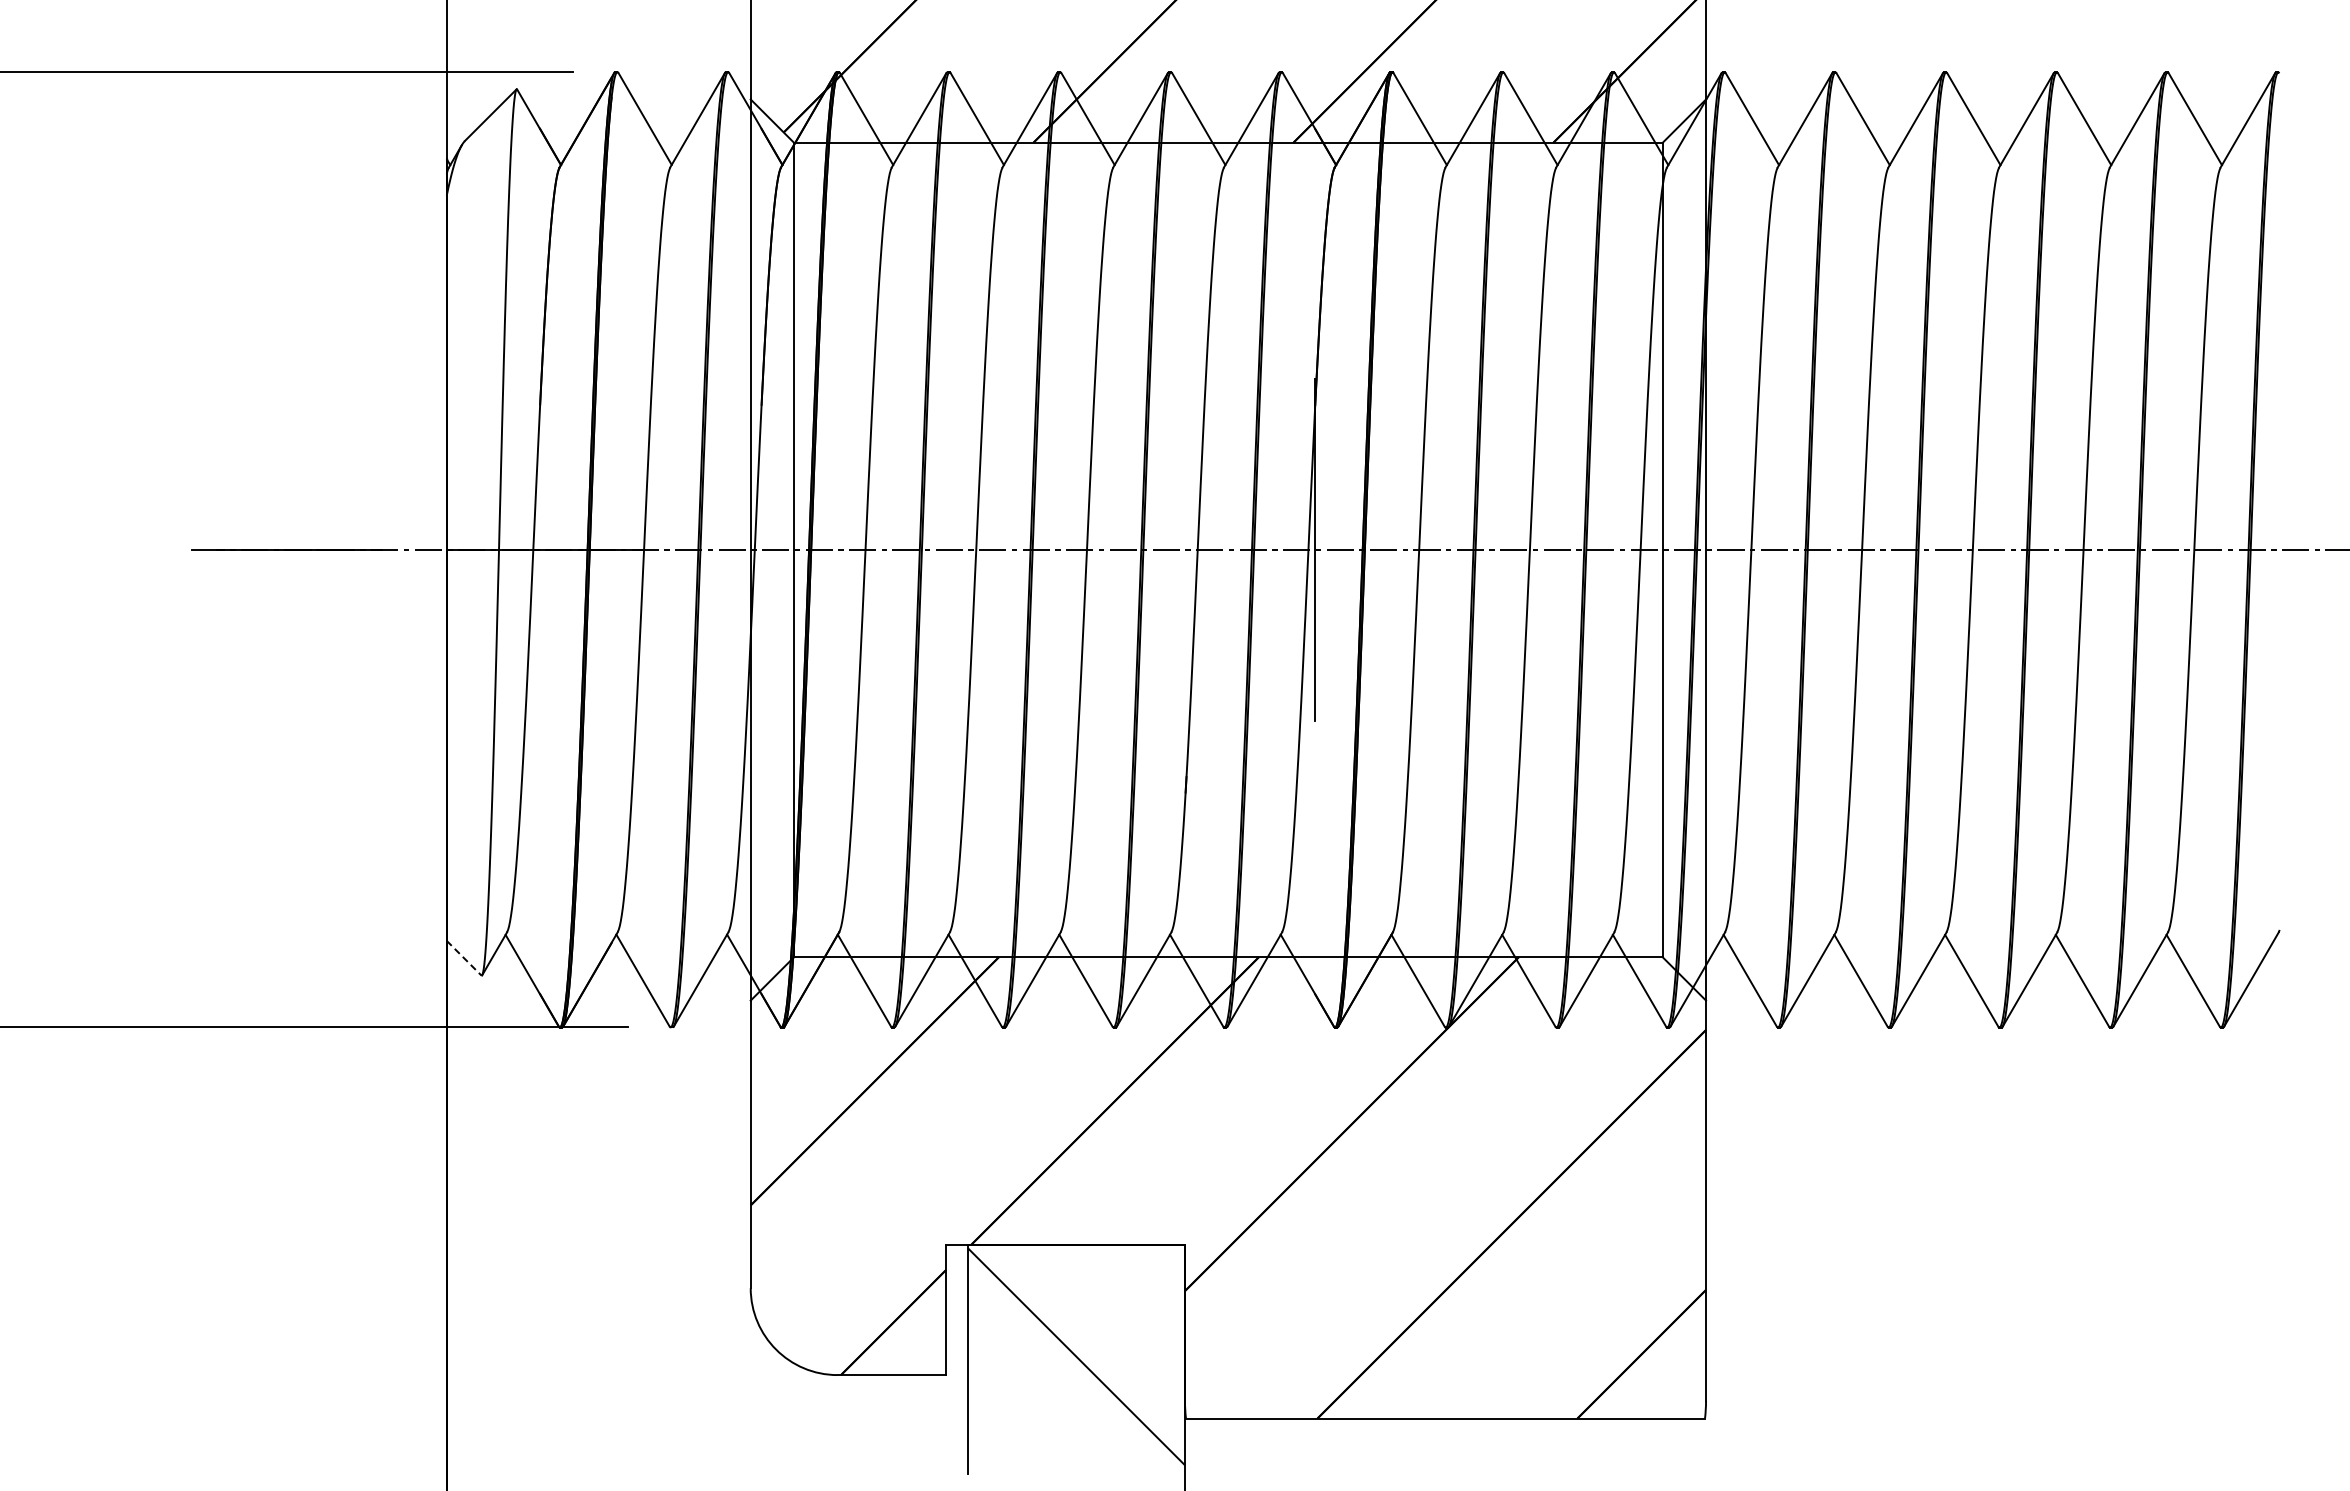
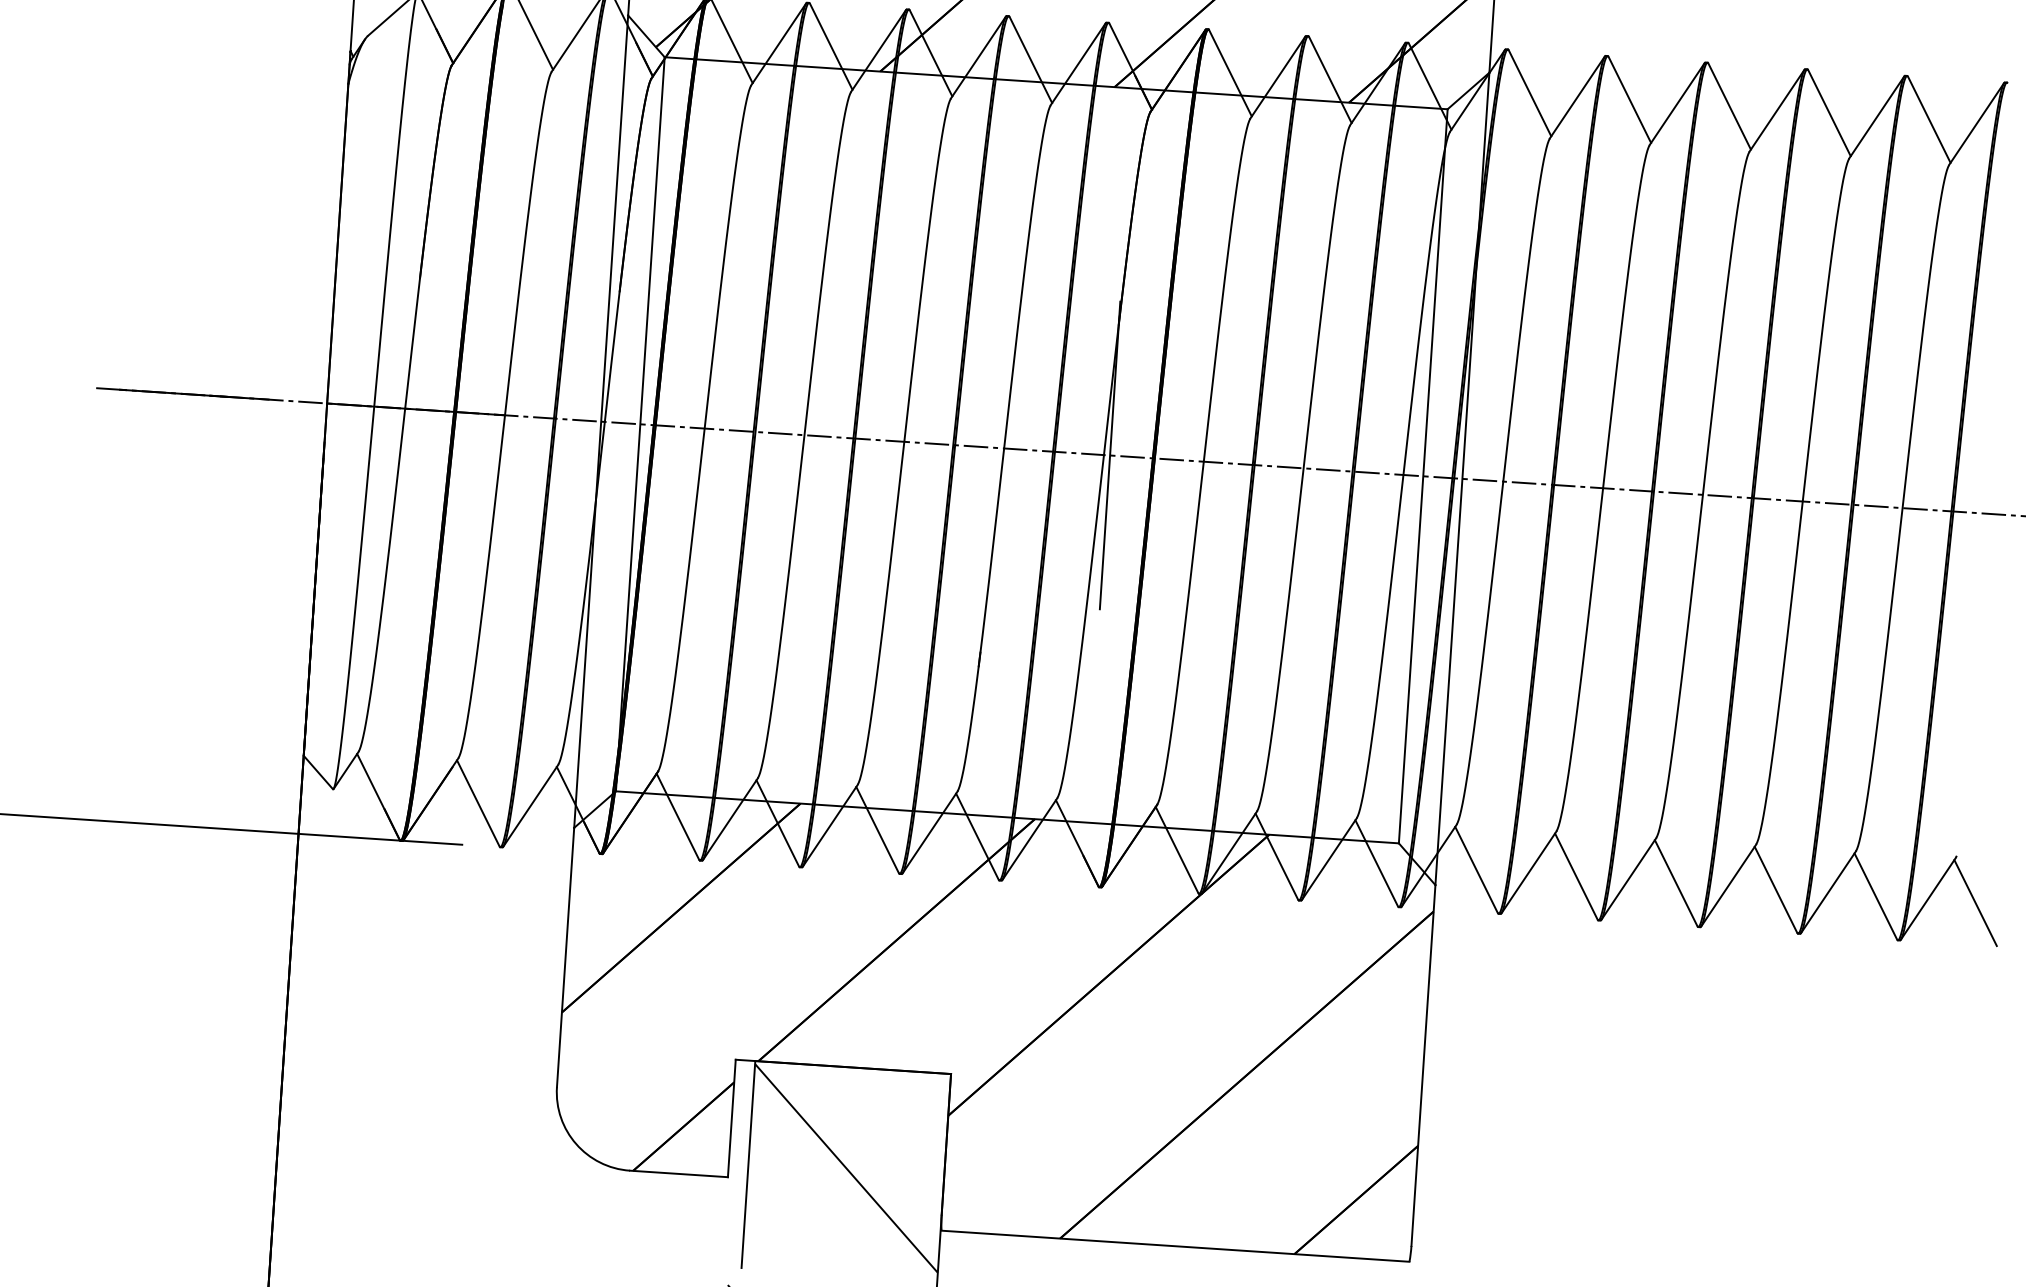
line: (464, 958) -> (318, 772), dashed -> solid
line: (2303, 980) -> (1975, 902), added

